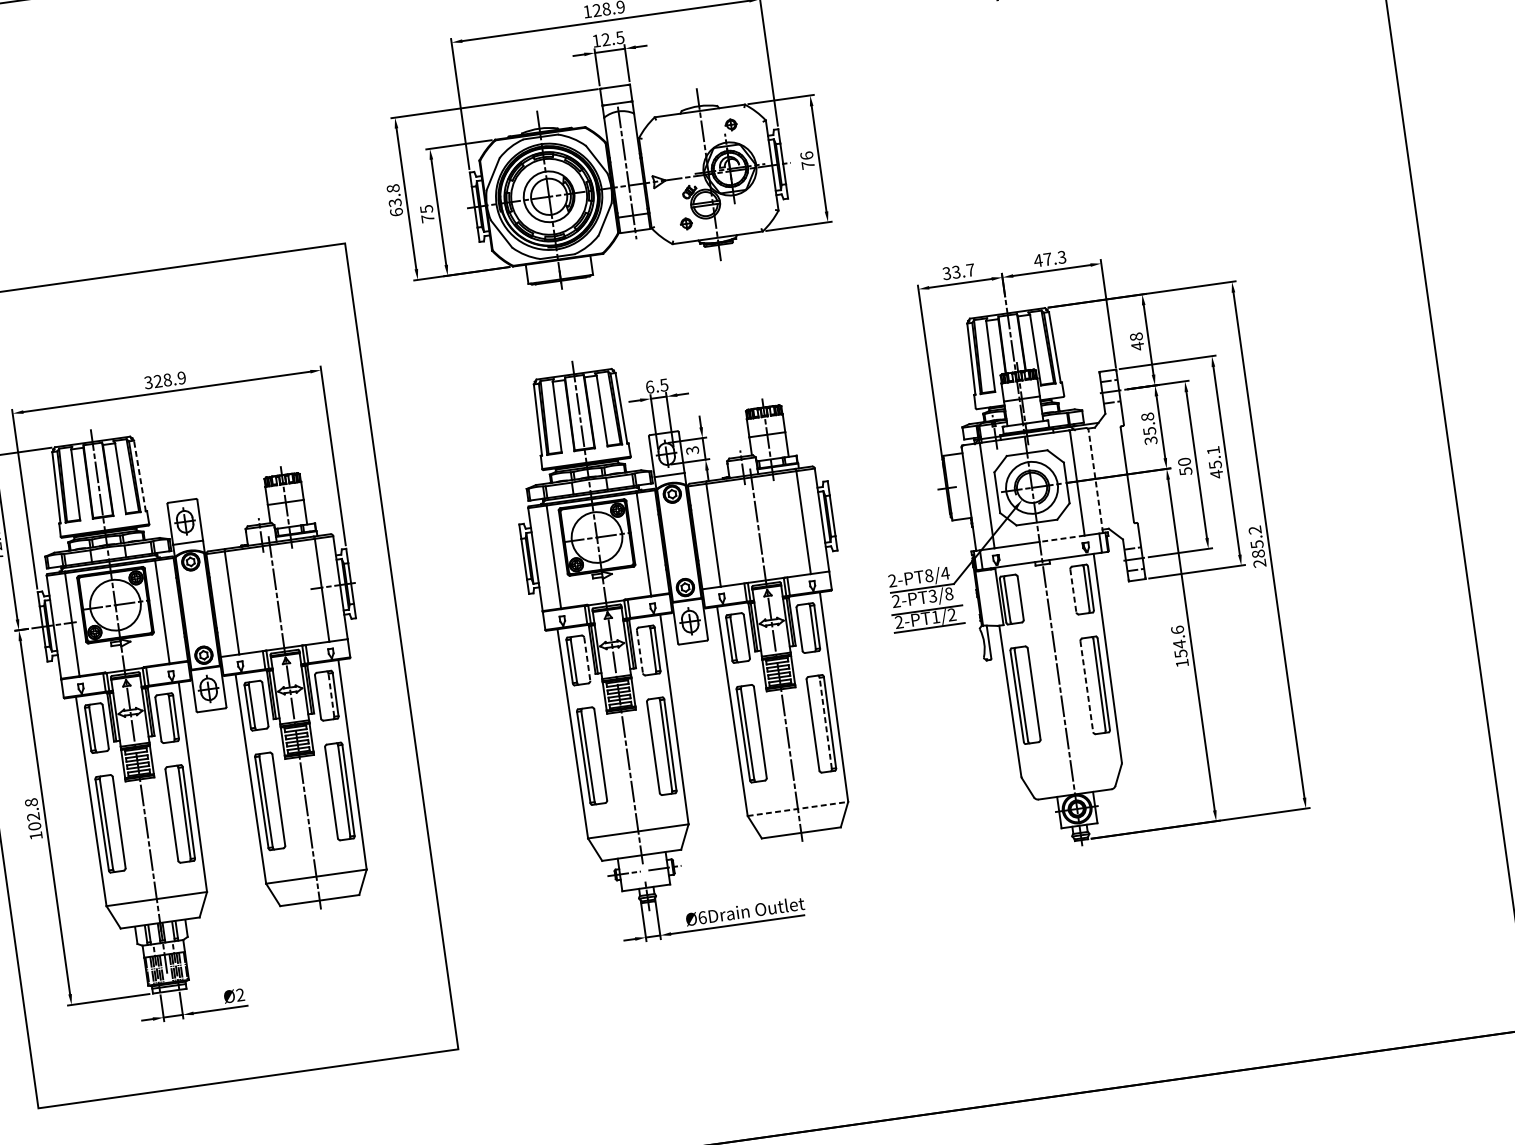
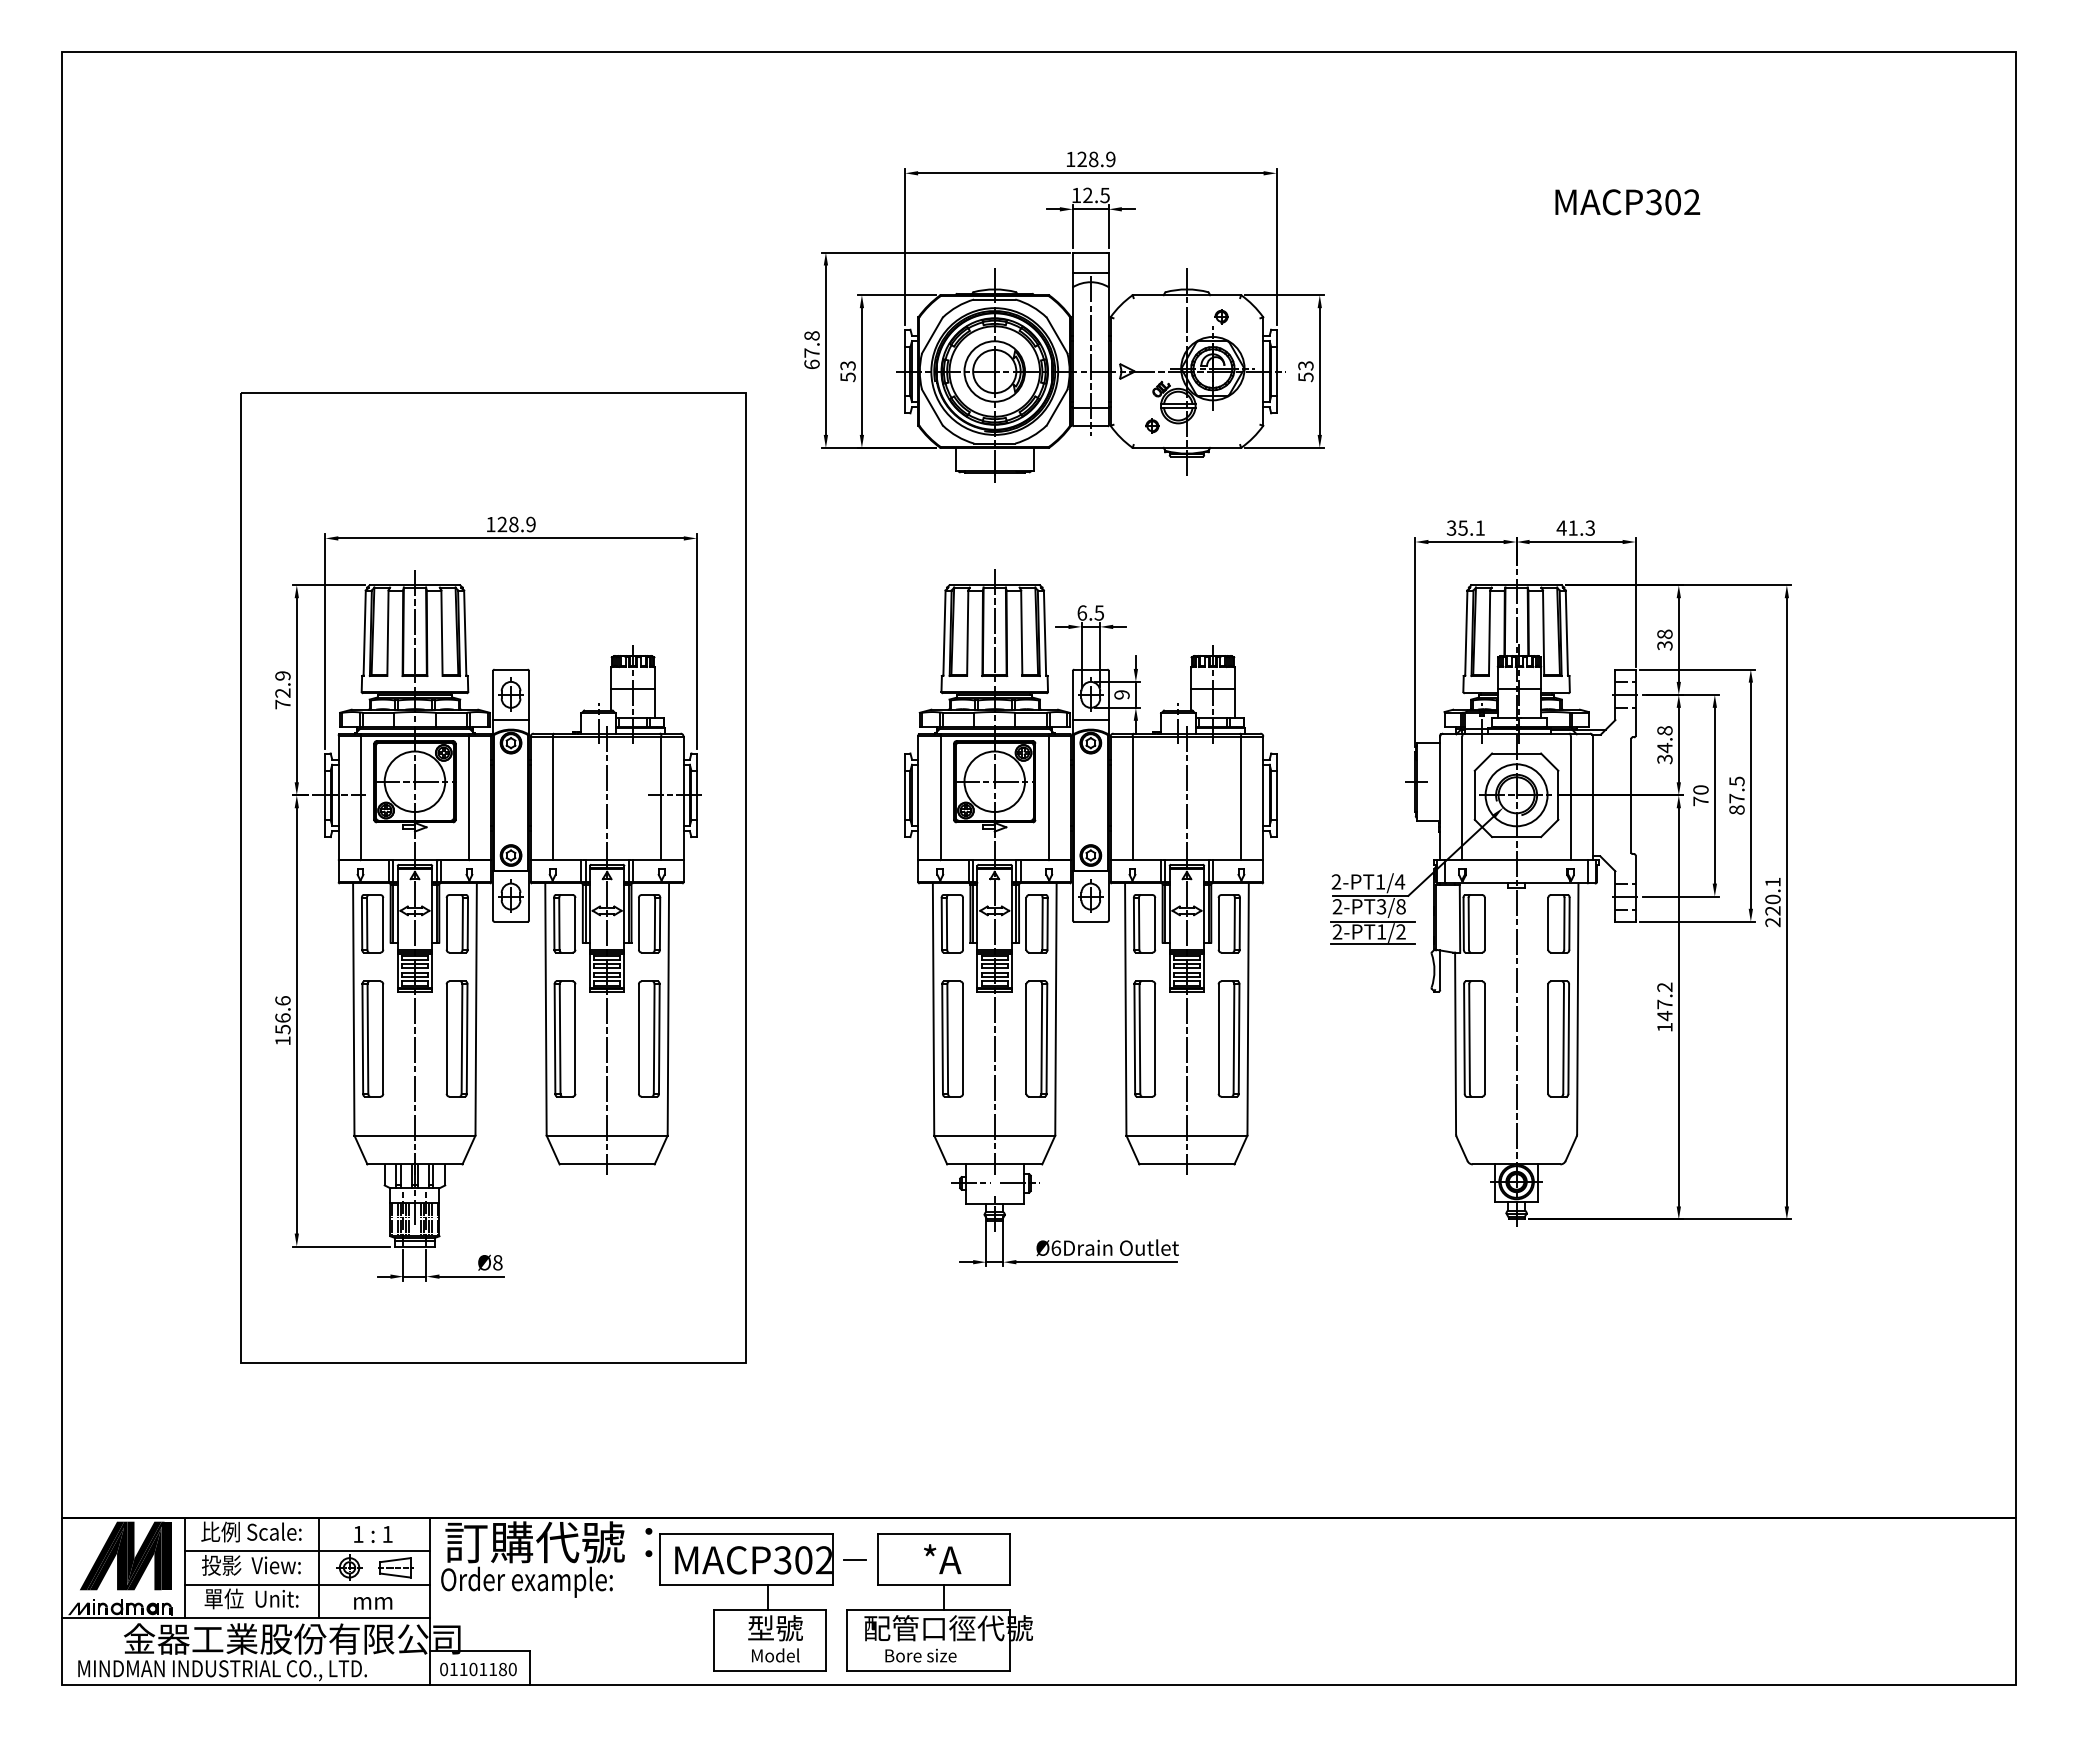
text: (807, 160) -> (1305, 371), 76 -> 53
text: (394, 202) -> (811, 352), 63.8 -> 67.8
text: (426, 213) -> (847, 371), 75 -> 53
text: (1047, 258) -> (1572, 527), 47.3 -> 41.3
text: (963, 270) -> (1471, 527), 33.7 -> 35.1
text: (1137, 346) -> (1664, 645), 48 -> 38
text: (148, 382) -> (490, 524), 328.9 -> 128.9
text: (1149, 430) -> (1664, 747), 35.8 -> 34.8
text: (692, 450) -> (1121, 694), 3 -> 9
text: (1214, 462) -> (1736, 795), 45.1 -> 87.5
text: (1185, 471) -> (1700, 801), 50 -> 70
line: (140, 476) -> (465, 633), dashed -> solid
line: (1095, 481) -> (1592, 798), dashed -> solid
line: (1061, 538) -> (1543, 860), dashed -> solid
text: (1256, 542) -> (1772, 896), 285.2 -> 220.1
text: (929, 575) -> (1380, 881), 2-PT8/4 -> 2-PT1/4
line: (1073, 590) -> (1548, 923), dashed -> solid
text: (1178, 641) -> (1664, 1001), 154.6 -> 147.2
line: (639, 651) -> (1026, 923), dashed -> solid
line: (587, 658) -> (963, 923), dashed -> solid
line: (1087, 686) -> (1548, 1039), dashed -> solid
line: (330, 694) -> (654, 923), dashed -> solid
line: (825, 723) -> (1233, 1039), dashed -> solid
line: (797, 808) -> (1186, 1135), dashed -> solid
text: (32, 814) -> (282, 1015), 102.8 -> 156.6
text: (240, 994) -> (497, 1262), Ø2 -> Ø8

